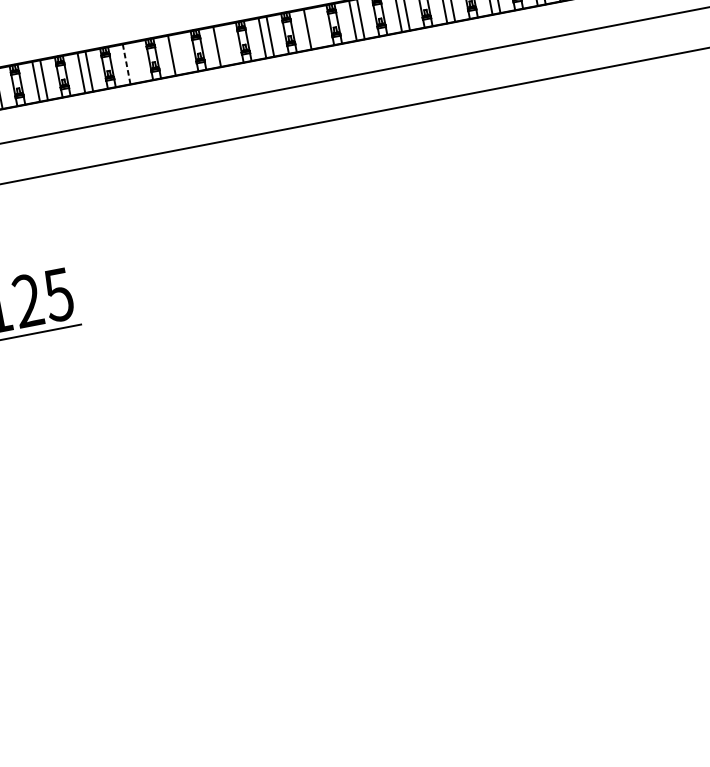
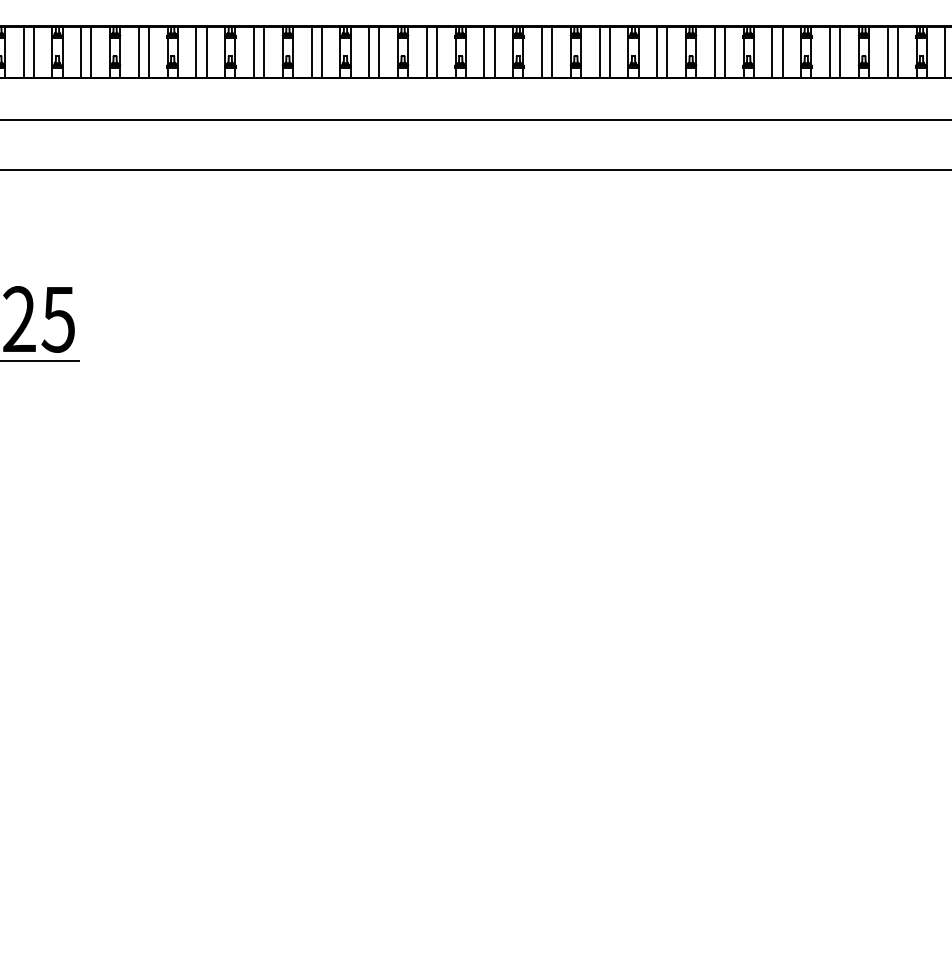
line: (315, 28) -> (436, 52), added
line: (224, 45) -> (321, 52), added
line: (180, 54) -> (264, 52), added
line: (134, 62) -> (206, 52), added
line: (126, 64) -> (196, 52), dashed -> solid

